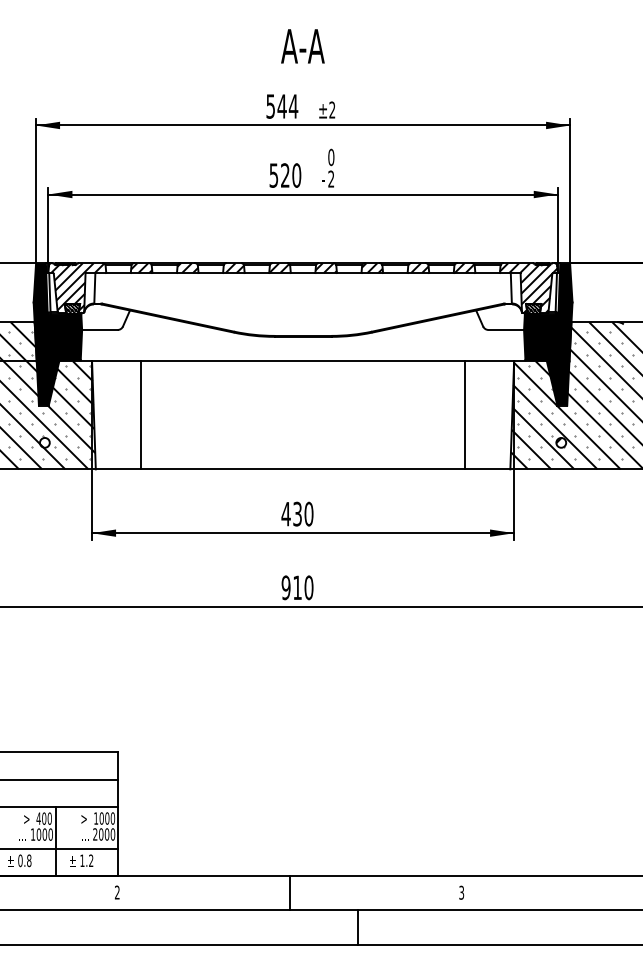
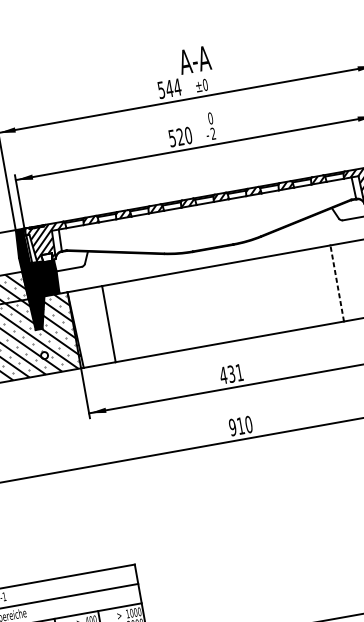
text: (302, 46) -> (194, 60), moved
text: (332, 109) -> (205, 84), ±2 -> ±0
hatch: (72, 308) -> (47, 257), removed
line: (465, 415) -> (337, 283), solid -> dashed
text: (308, 513) -> (239, 372), 430 -> 431

